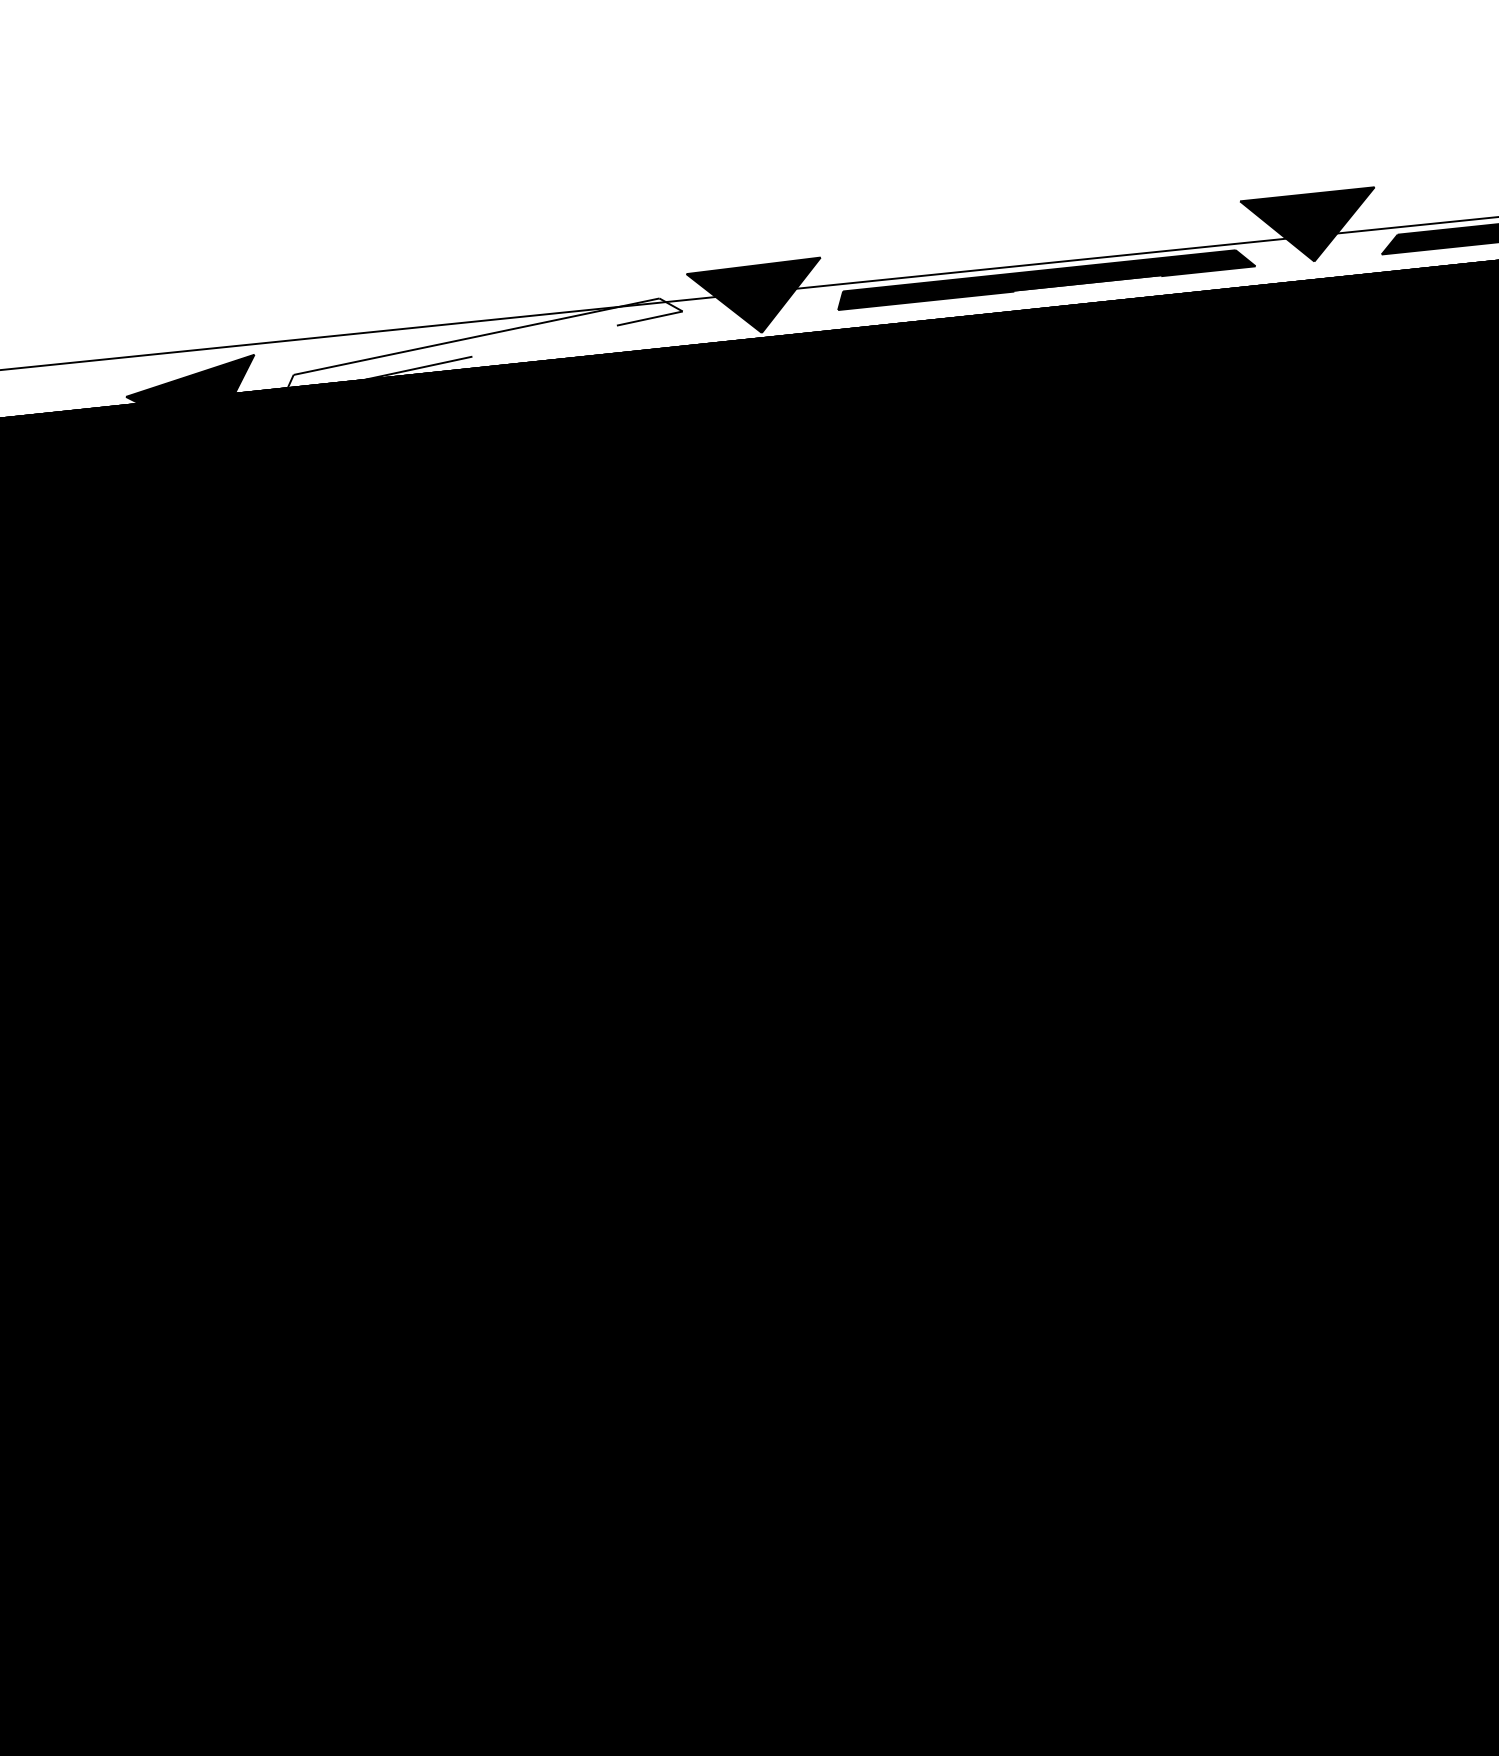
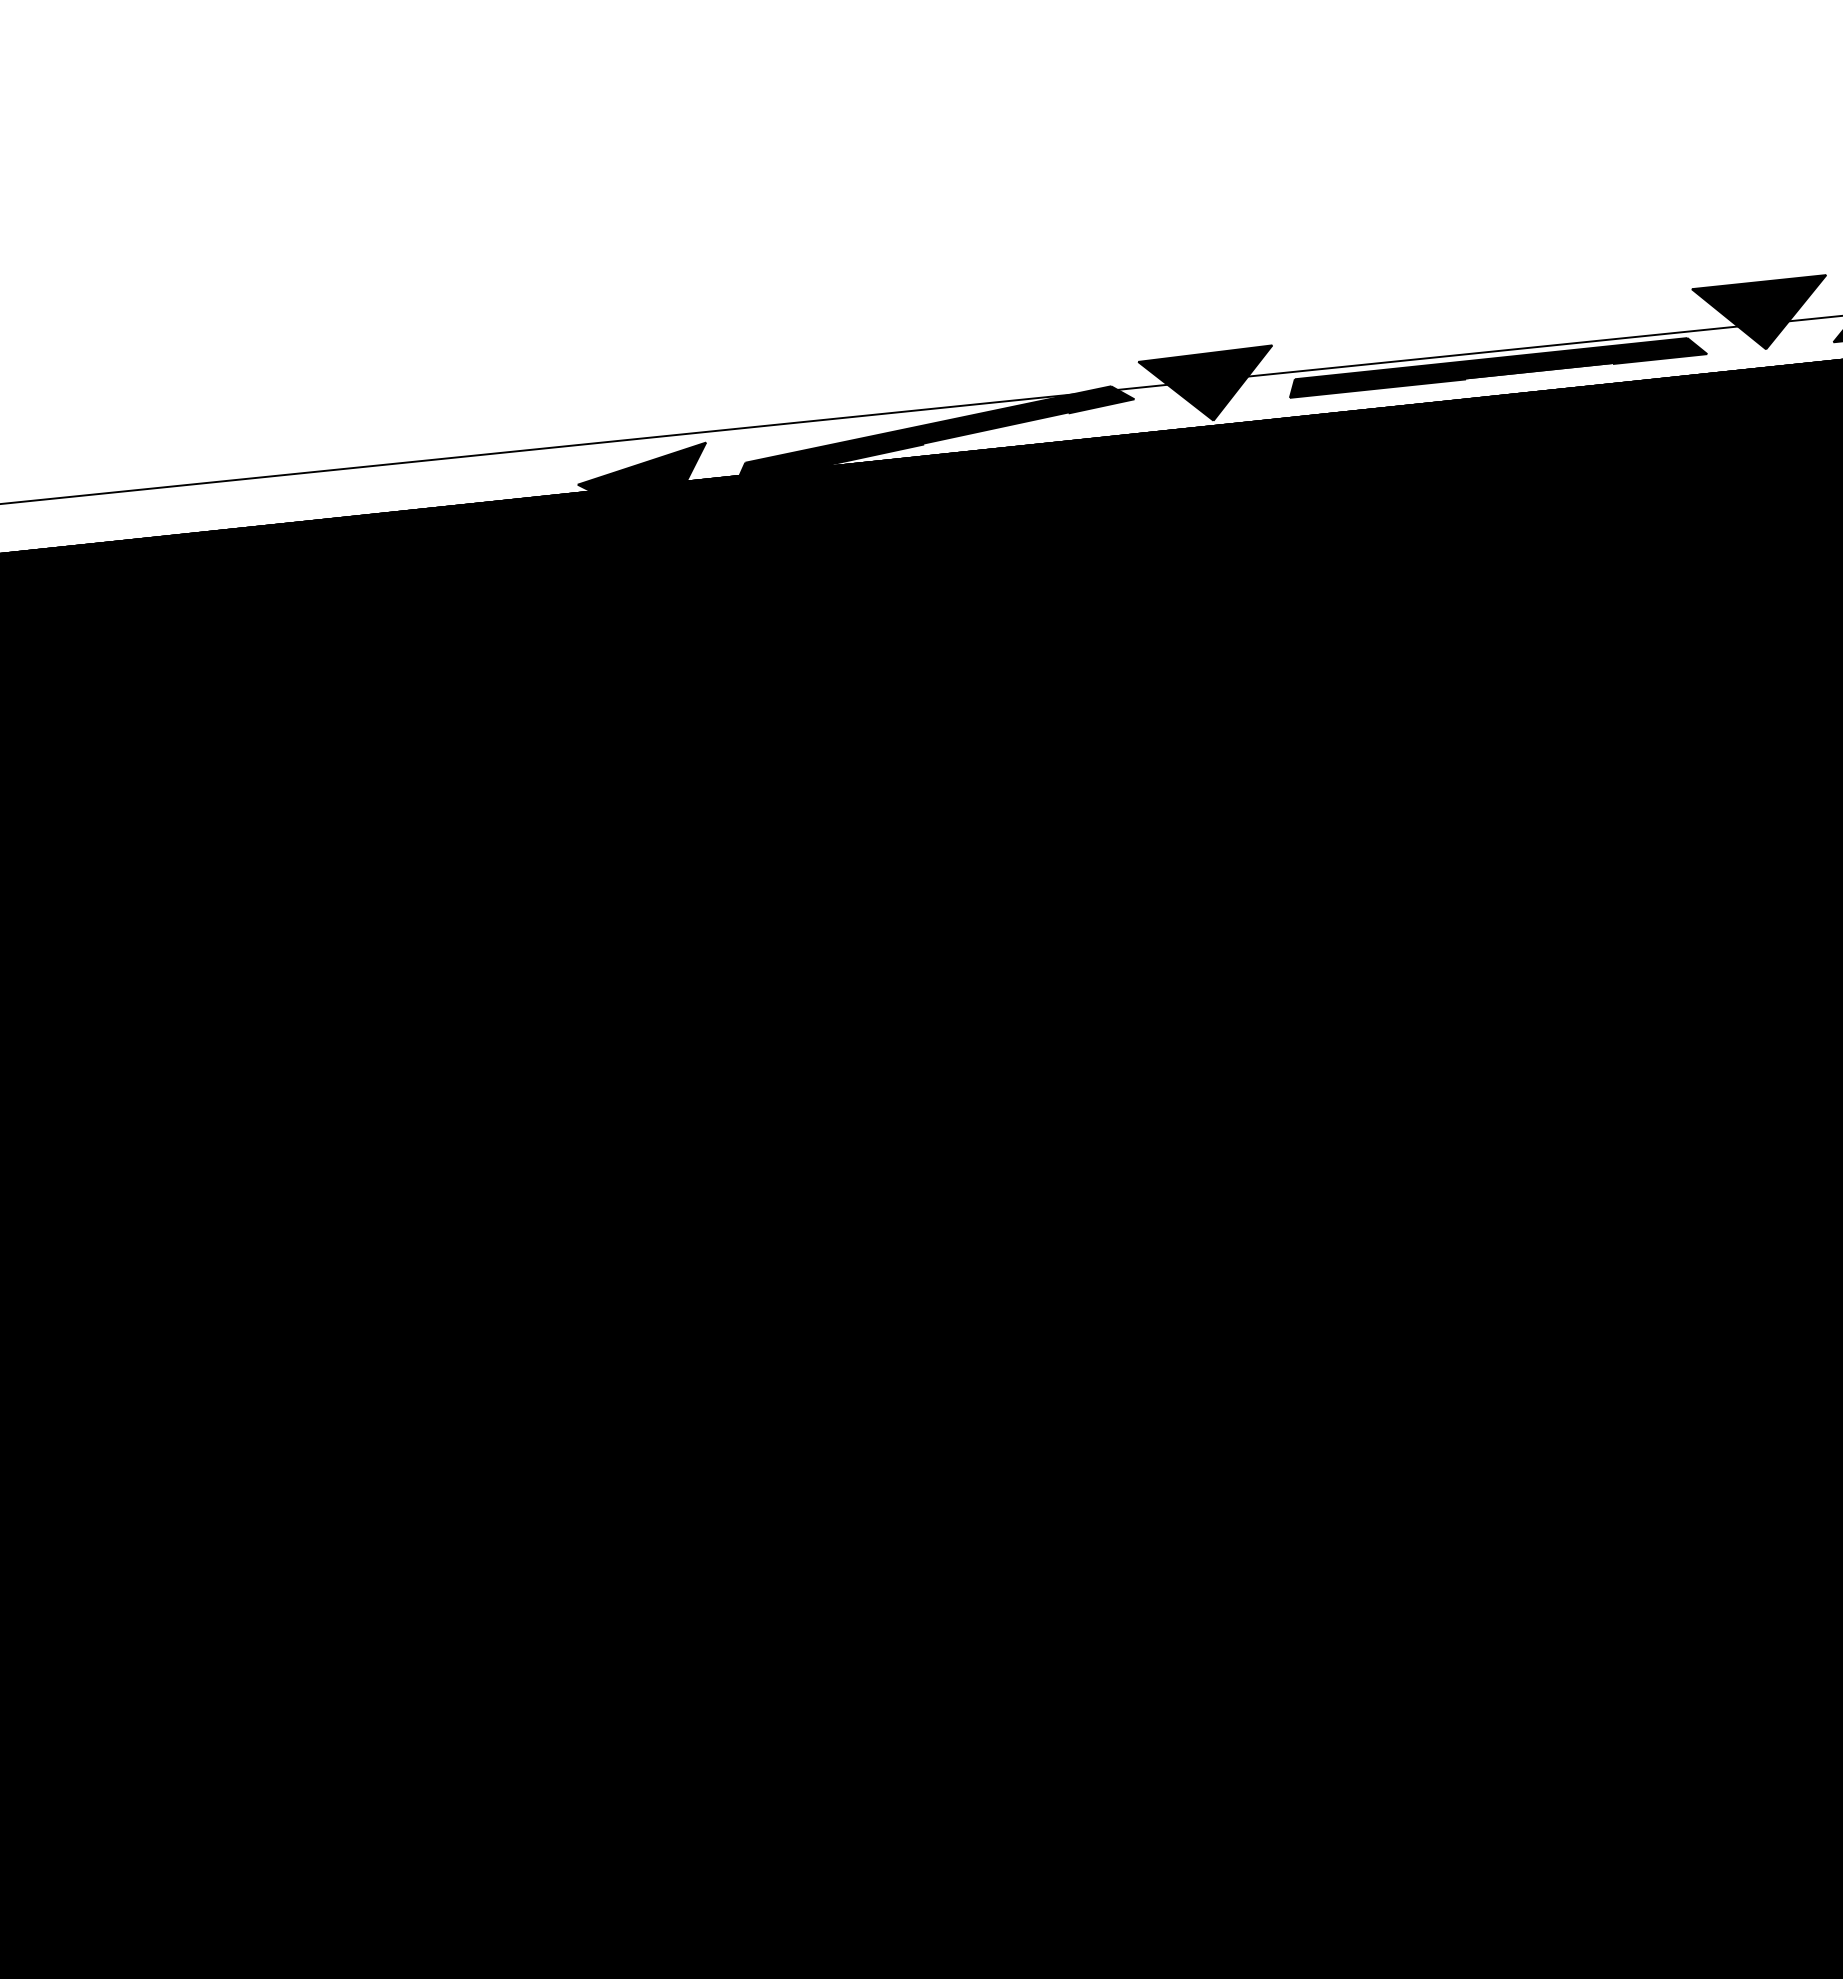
fill: (482, 347) -> (934, 435), added

